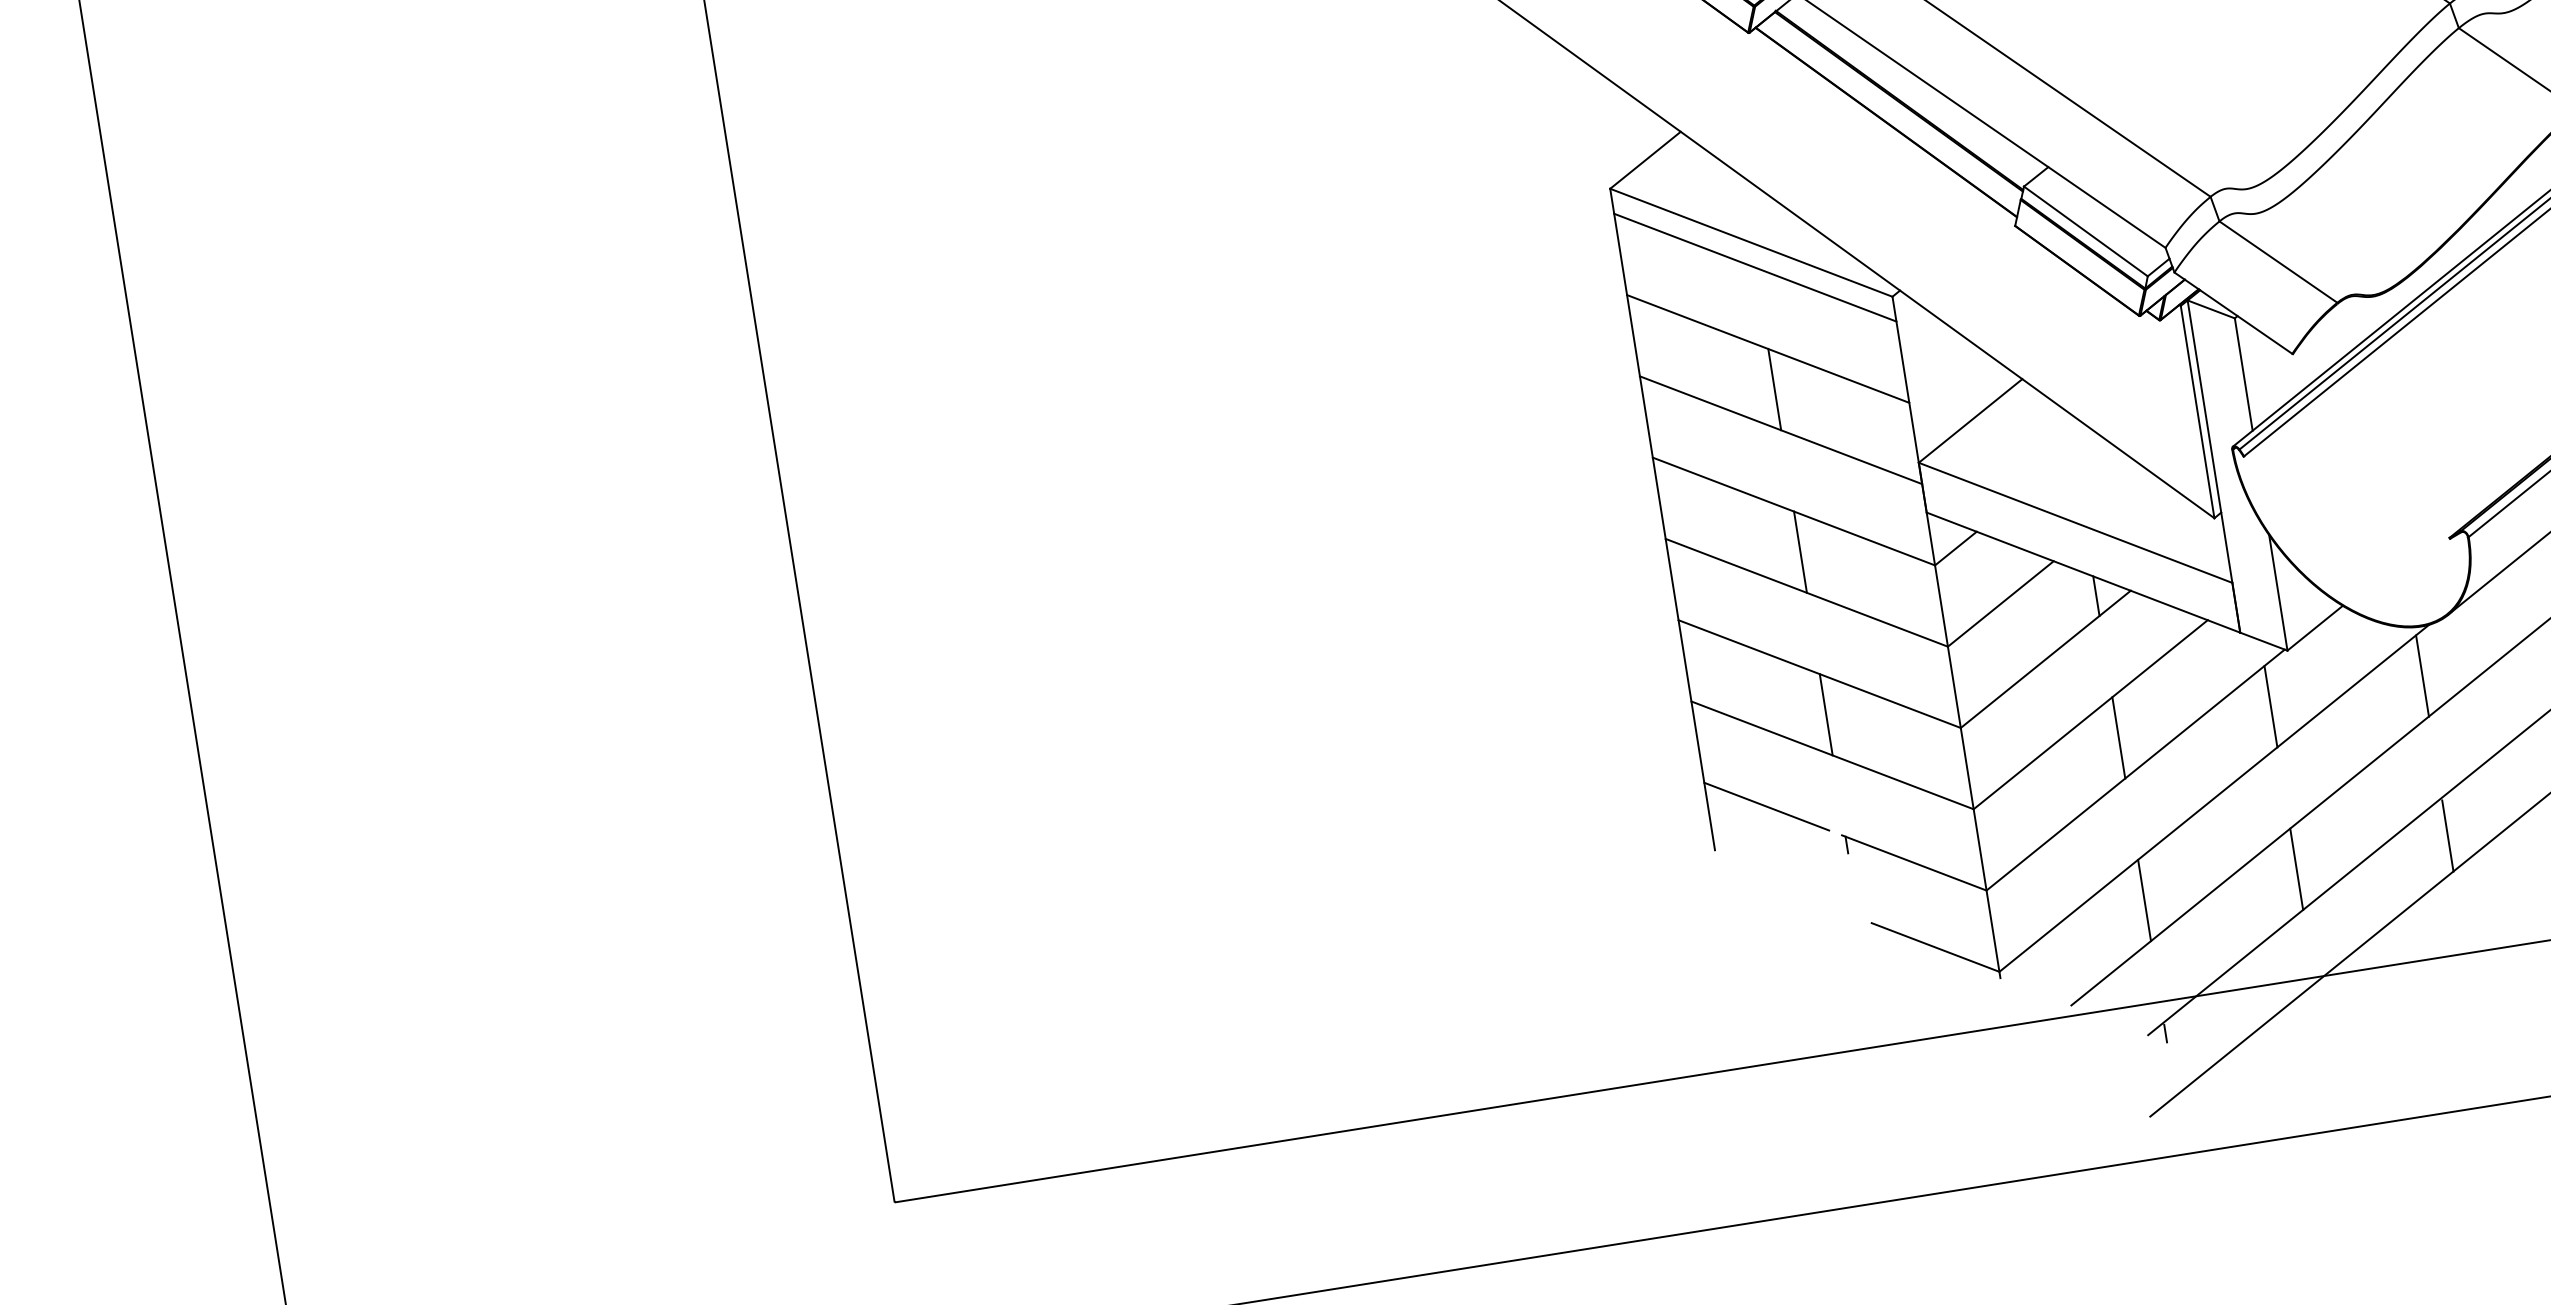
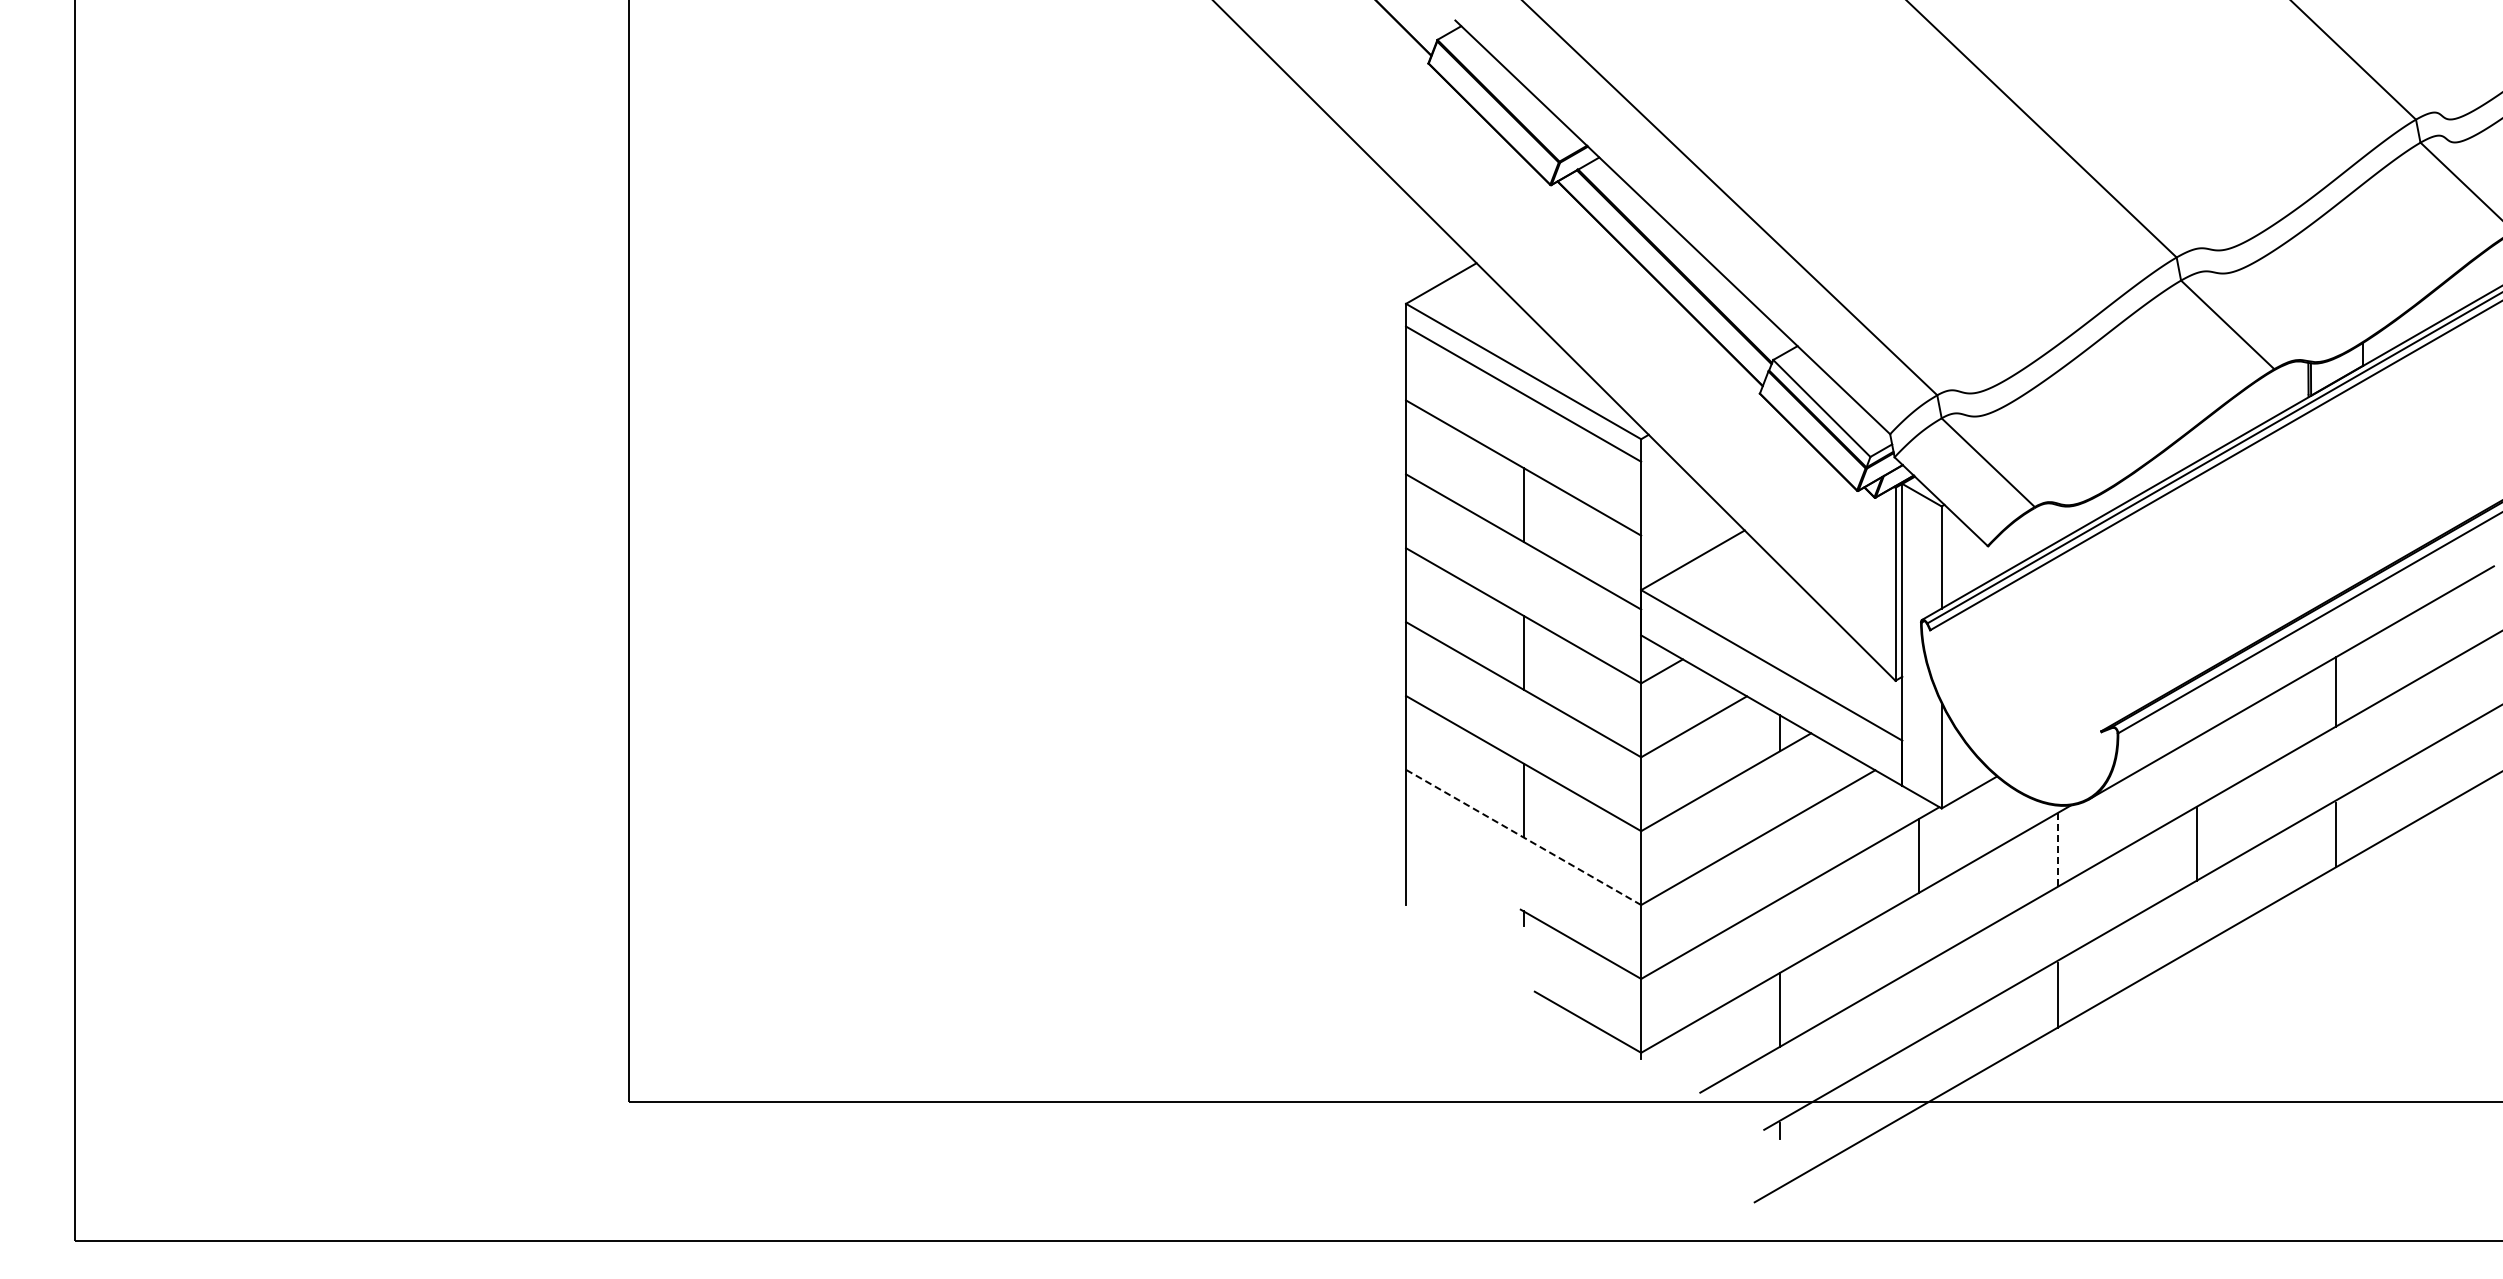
line: (2422, 676) -> (2057, 850), solid -> dashed
line: (2118, 738) -> (1779, 862), removed
line: (1832, 755) -> (1523, 837), solid -> dashed
line: (1767, 806) -> (1458, 873), removed
line: (2297, 869) -> (1919, 1003), removed

